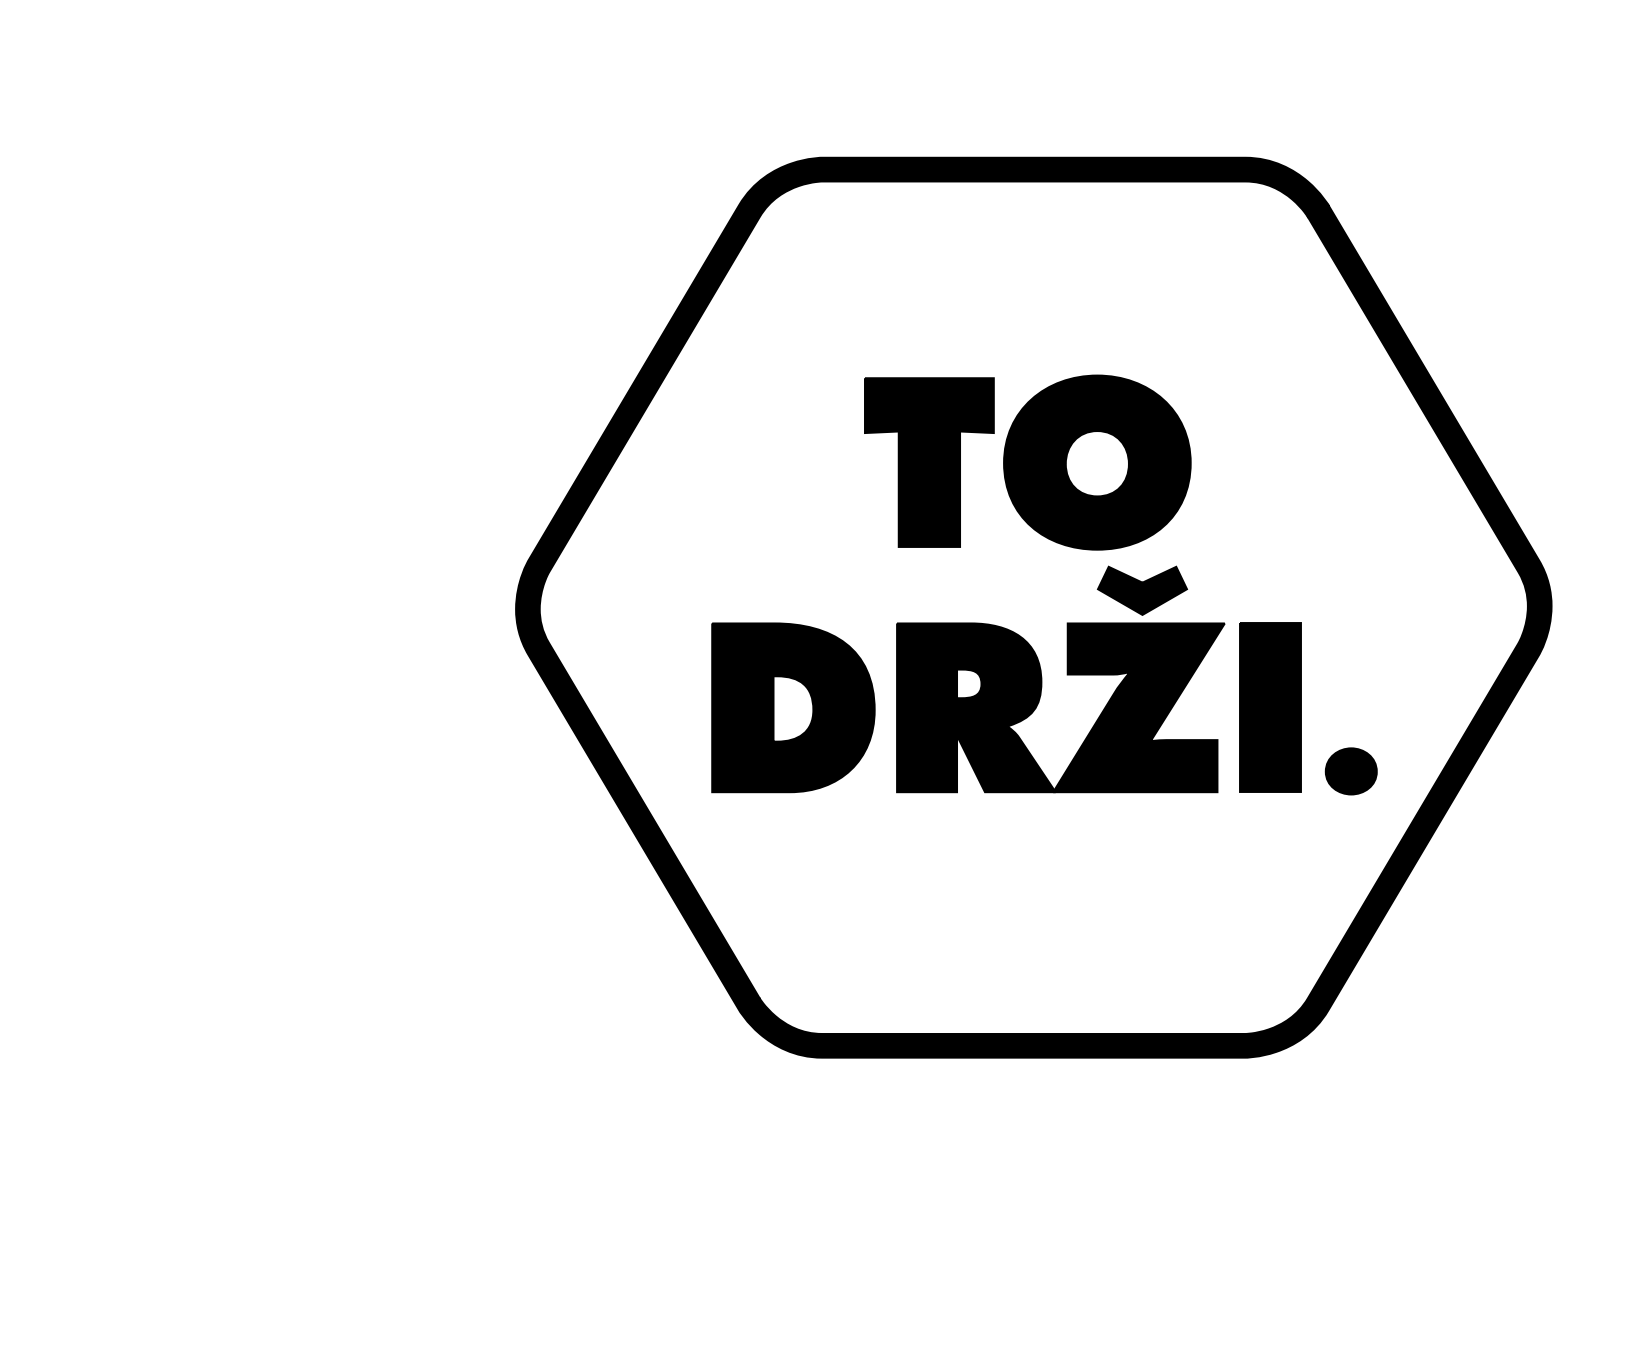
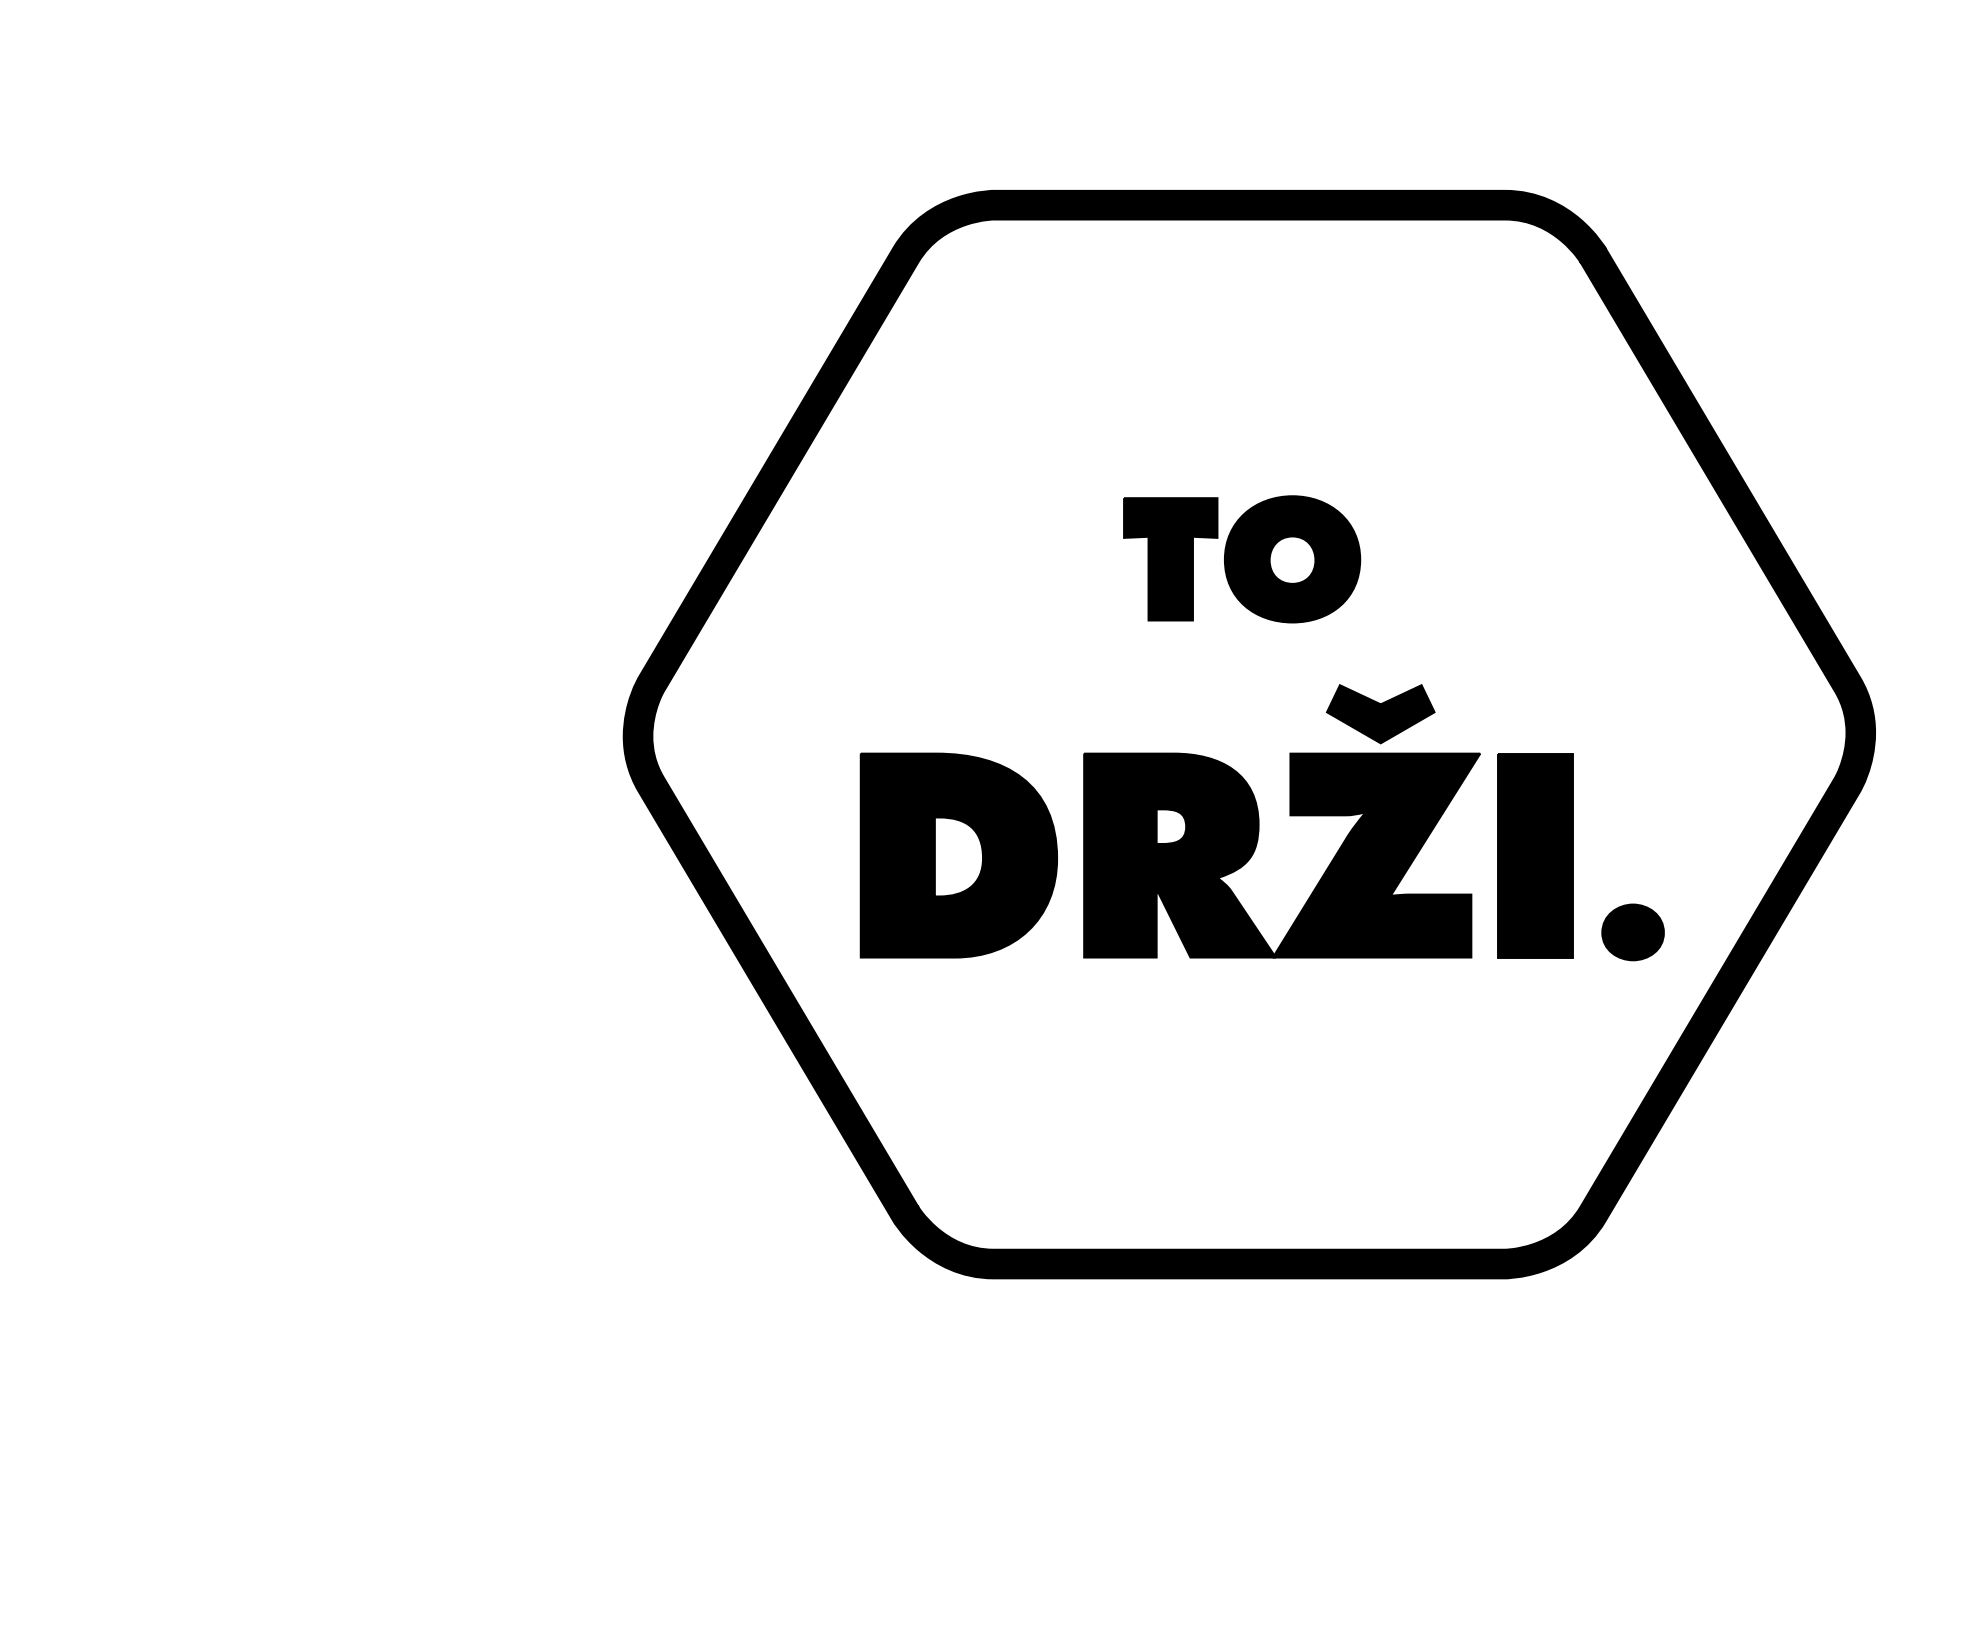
part: (1027, 462) -> (1241, 559), size x0.6

